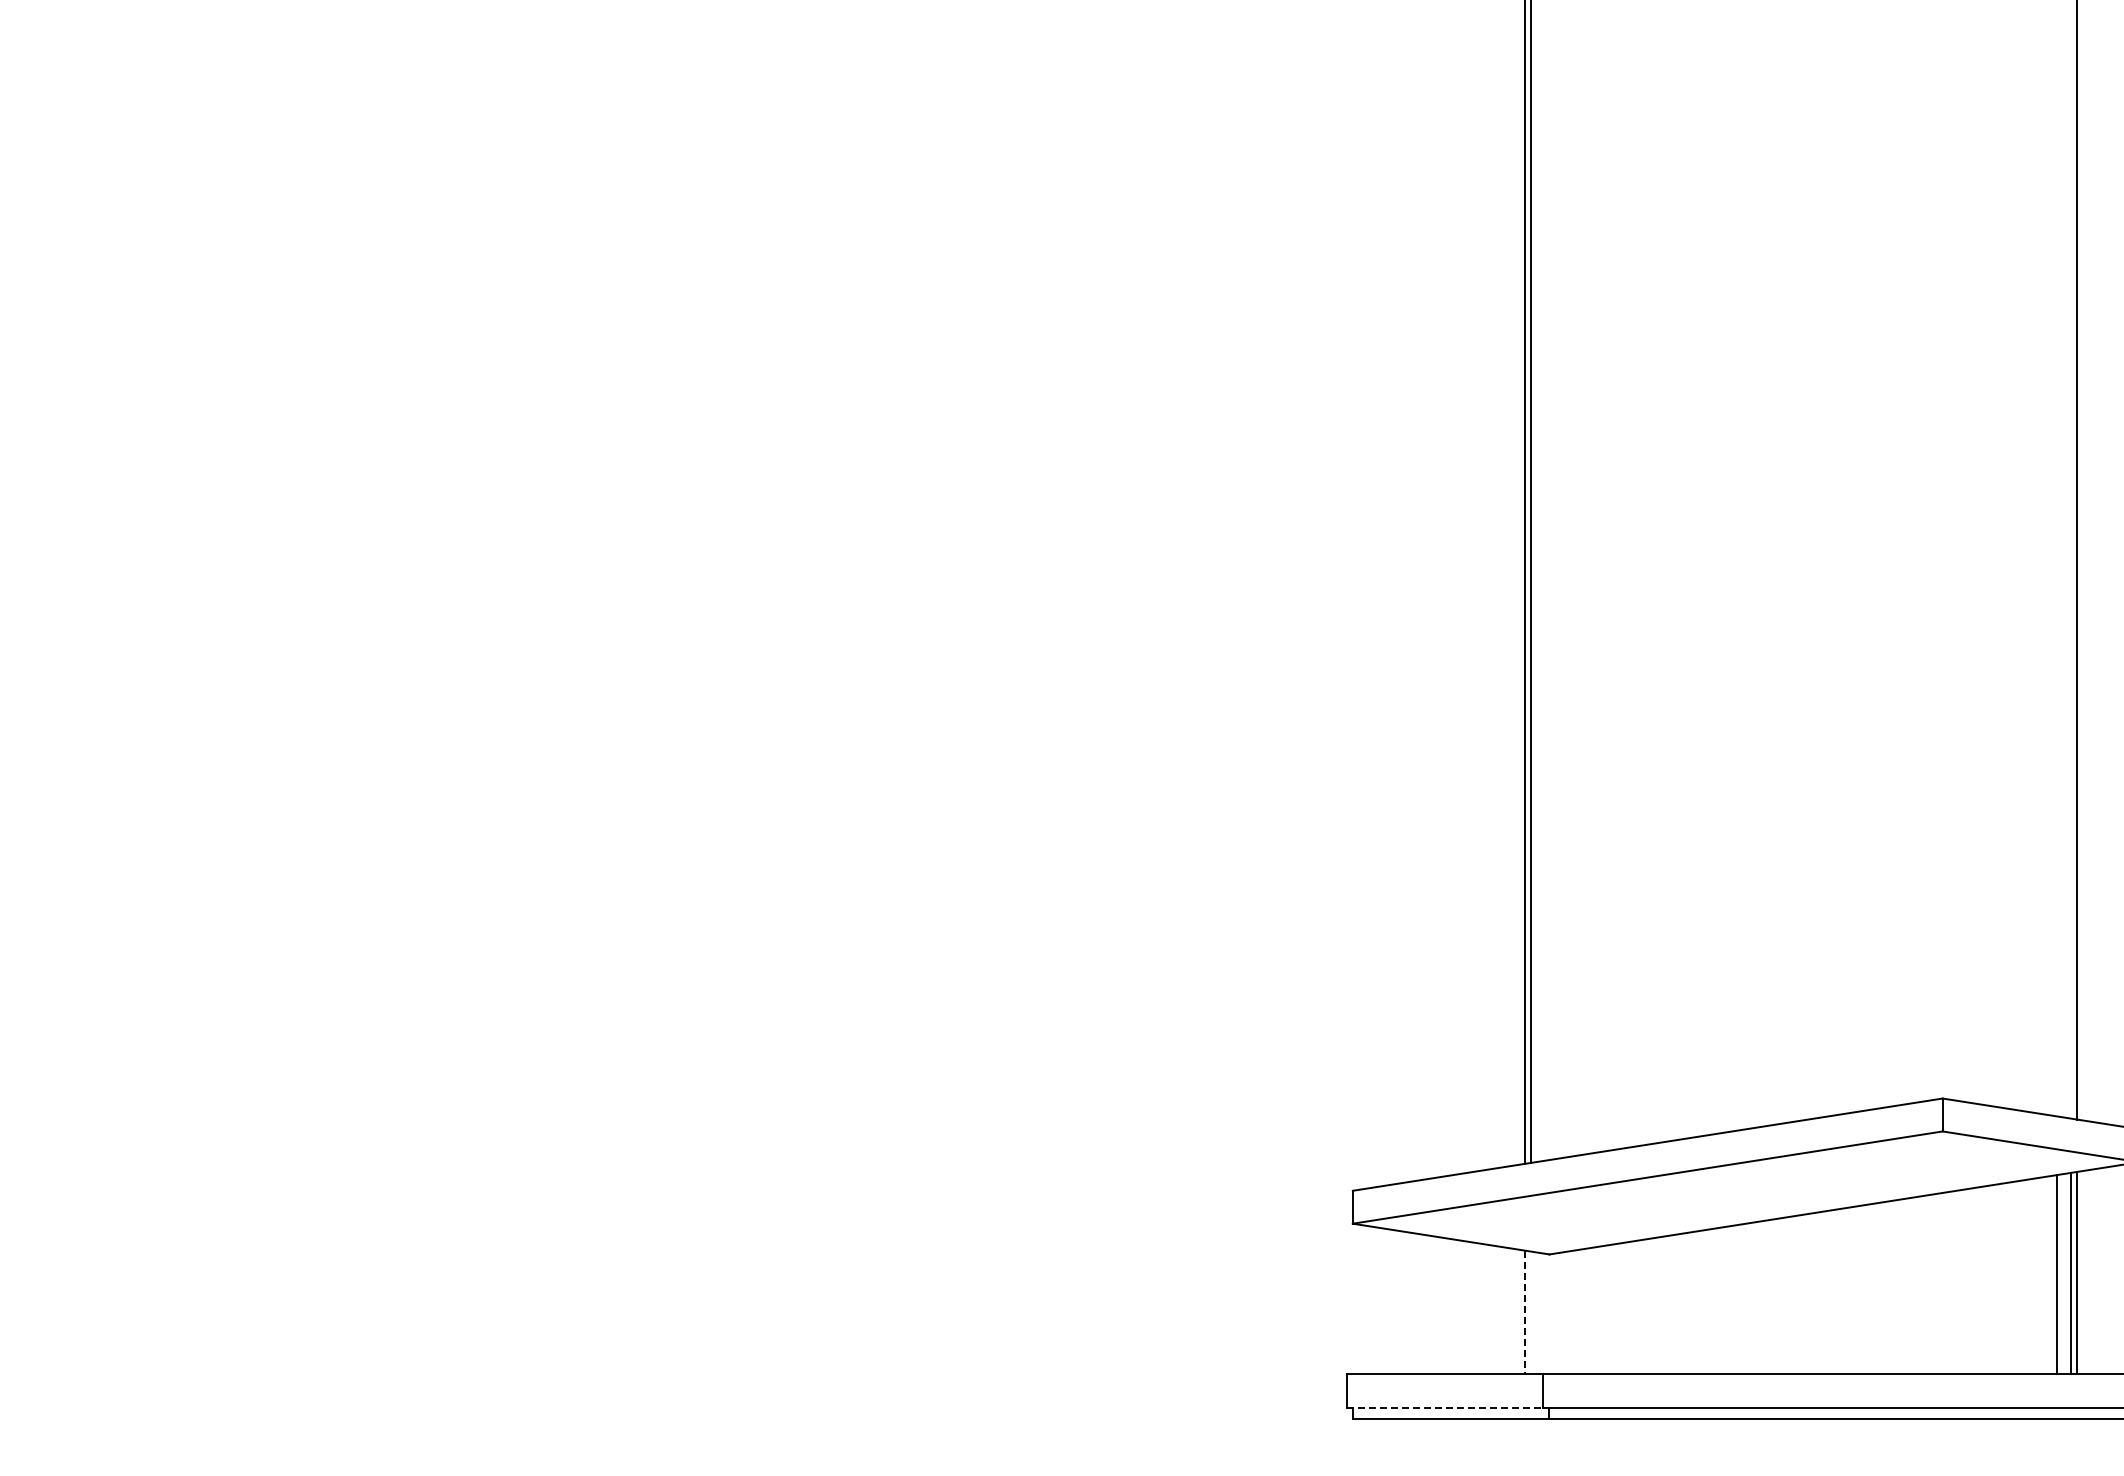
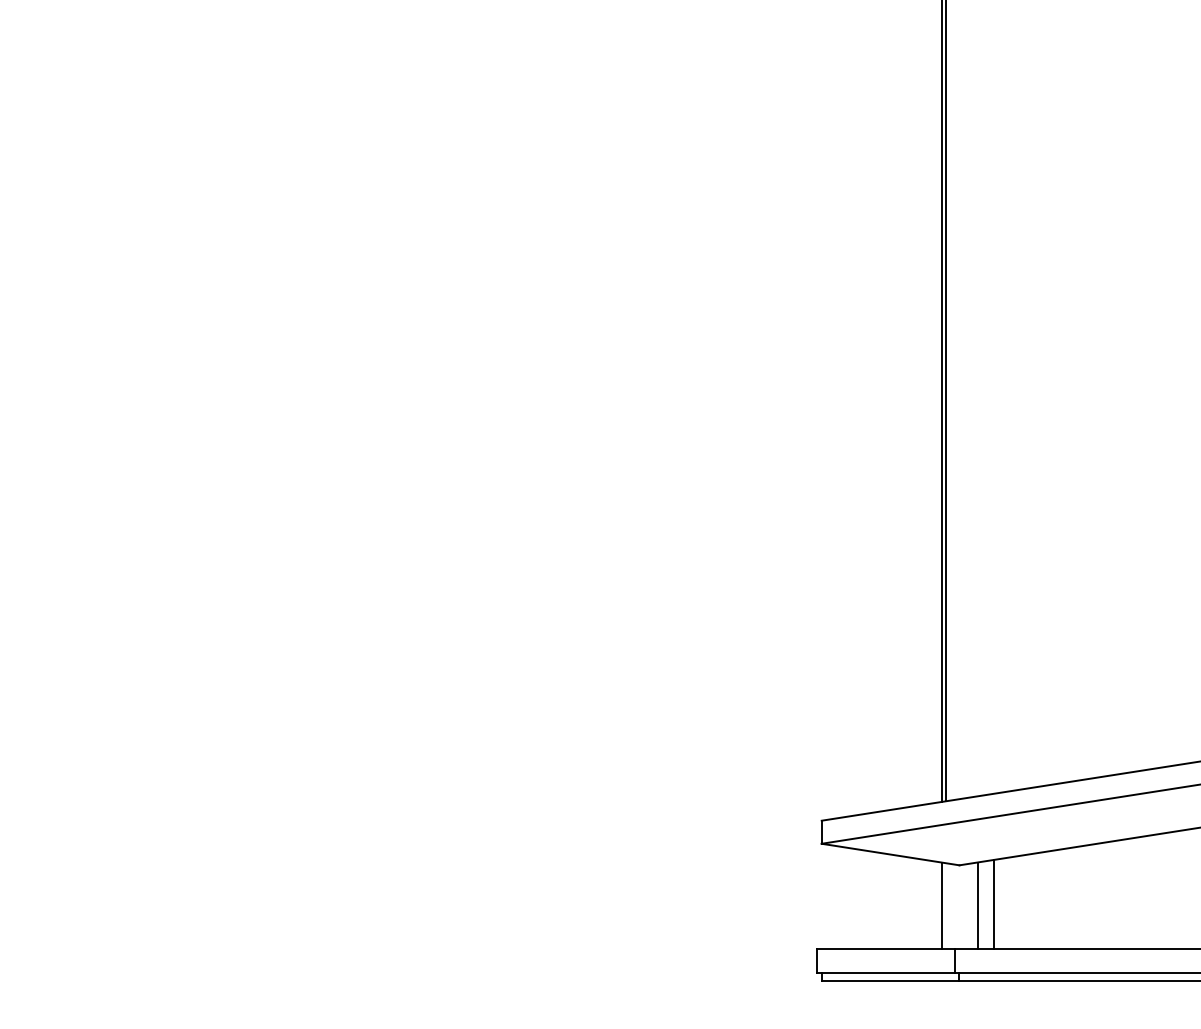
line: (1599, 1310) -> (994, 904), added
line: (1524, 1312) -> (941, 905), dashed -> solid
line: (1575, 1312) -> (977, 905), added
line: (1445, 1407) -> (886, 972), dashed -> solid

